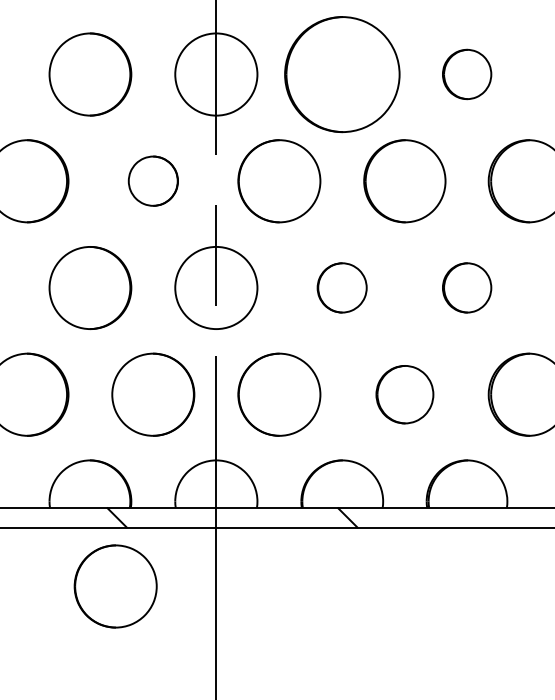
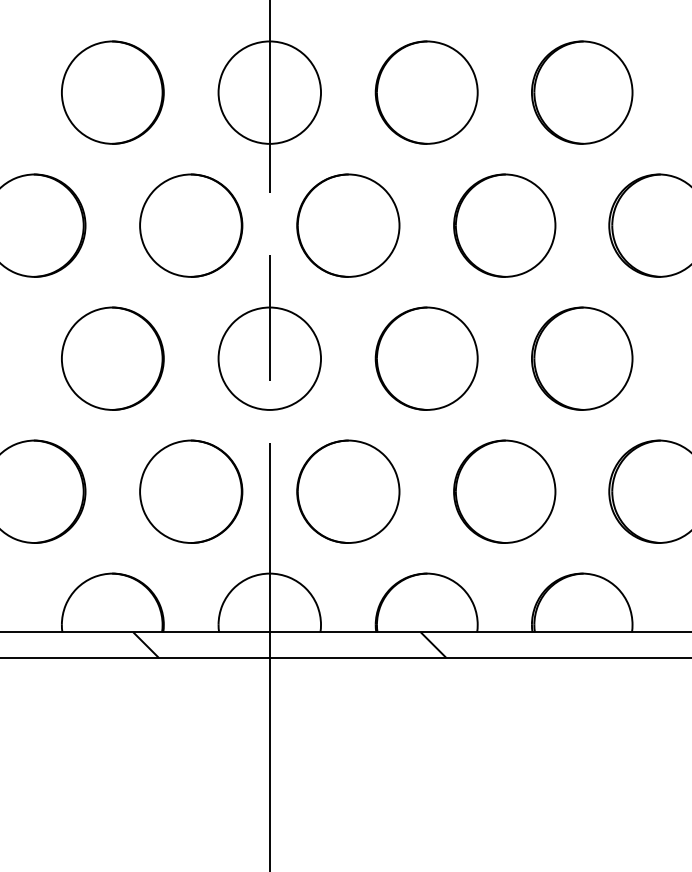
part: (342, 74) -> (426, 92), size x0.71
part: (467, 74) -> (582, 92), size x1.67
part: (153, 181) -> (191, 225), size x1.67
part: (342, 287) -> (426, 358), size x1.67
part: (467, 287) -> (582, 358), size x1.67
part: (404, 394) -> (504, 491), size x1.43
part: (115, 586) -> (144, 730), removed

